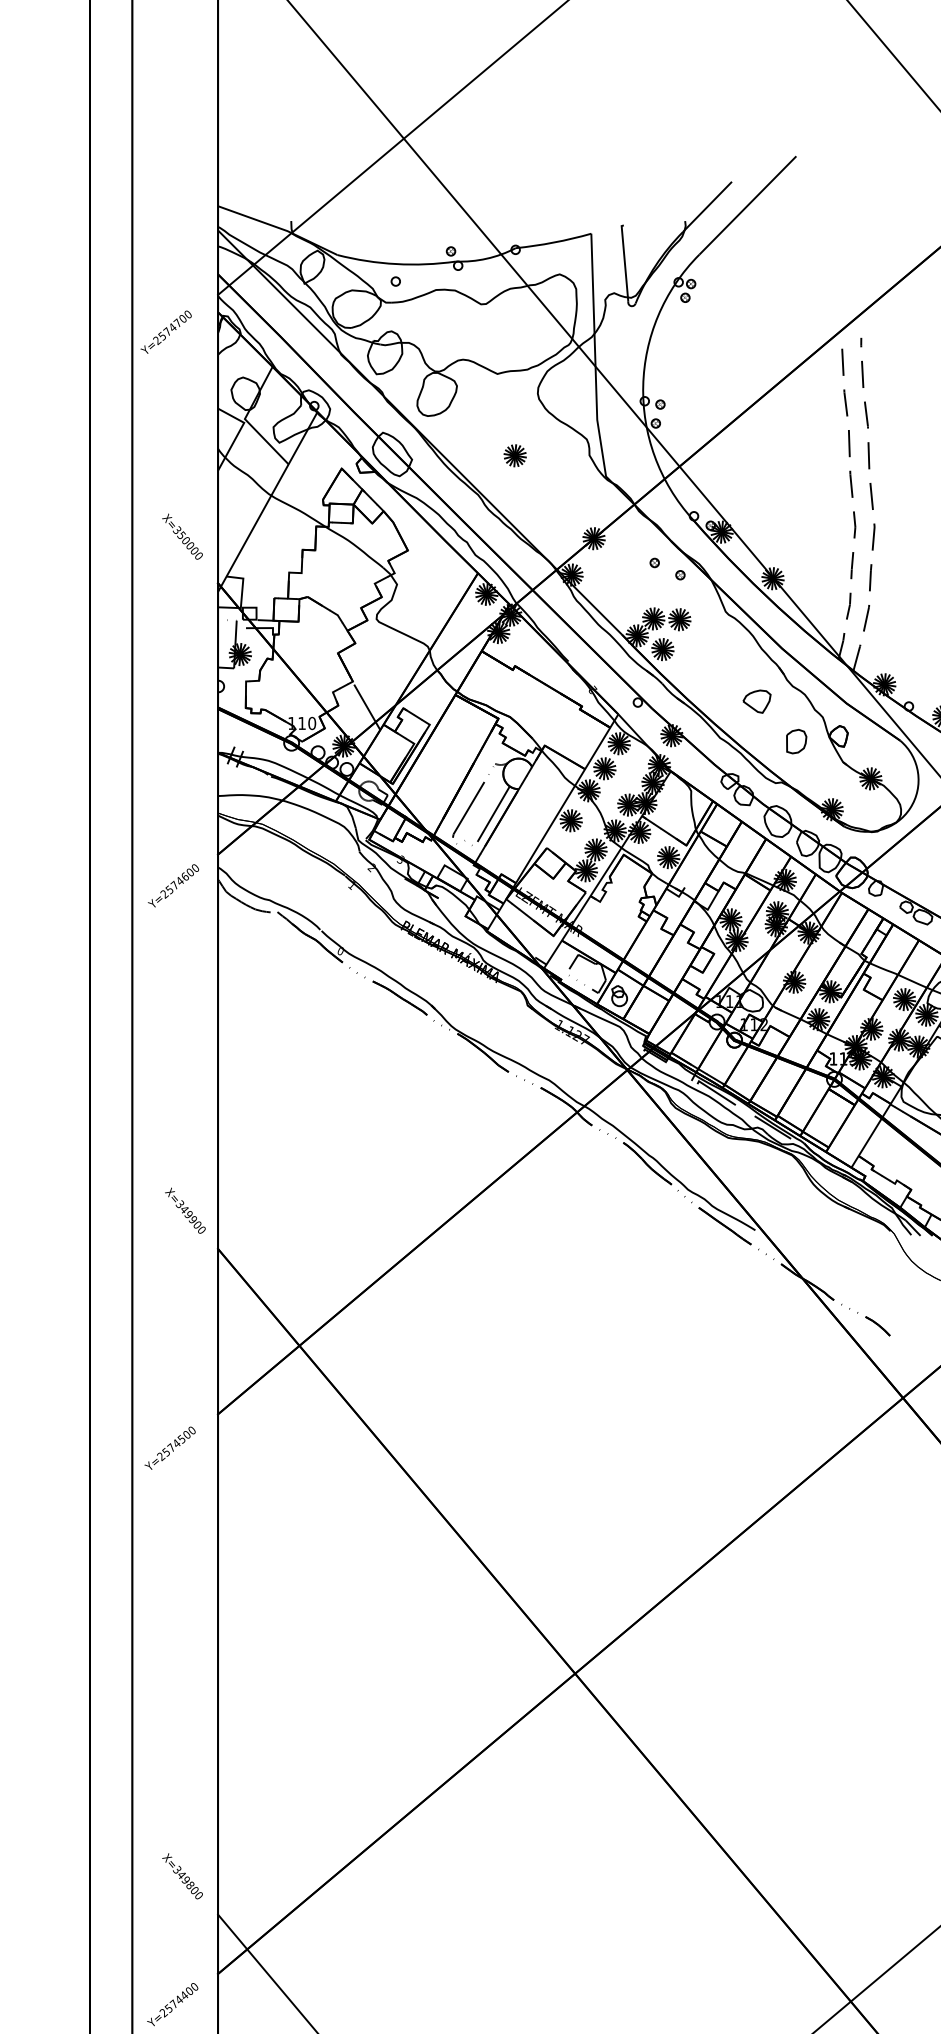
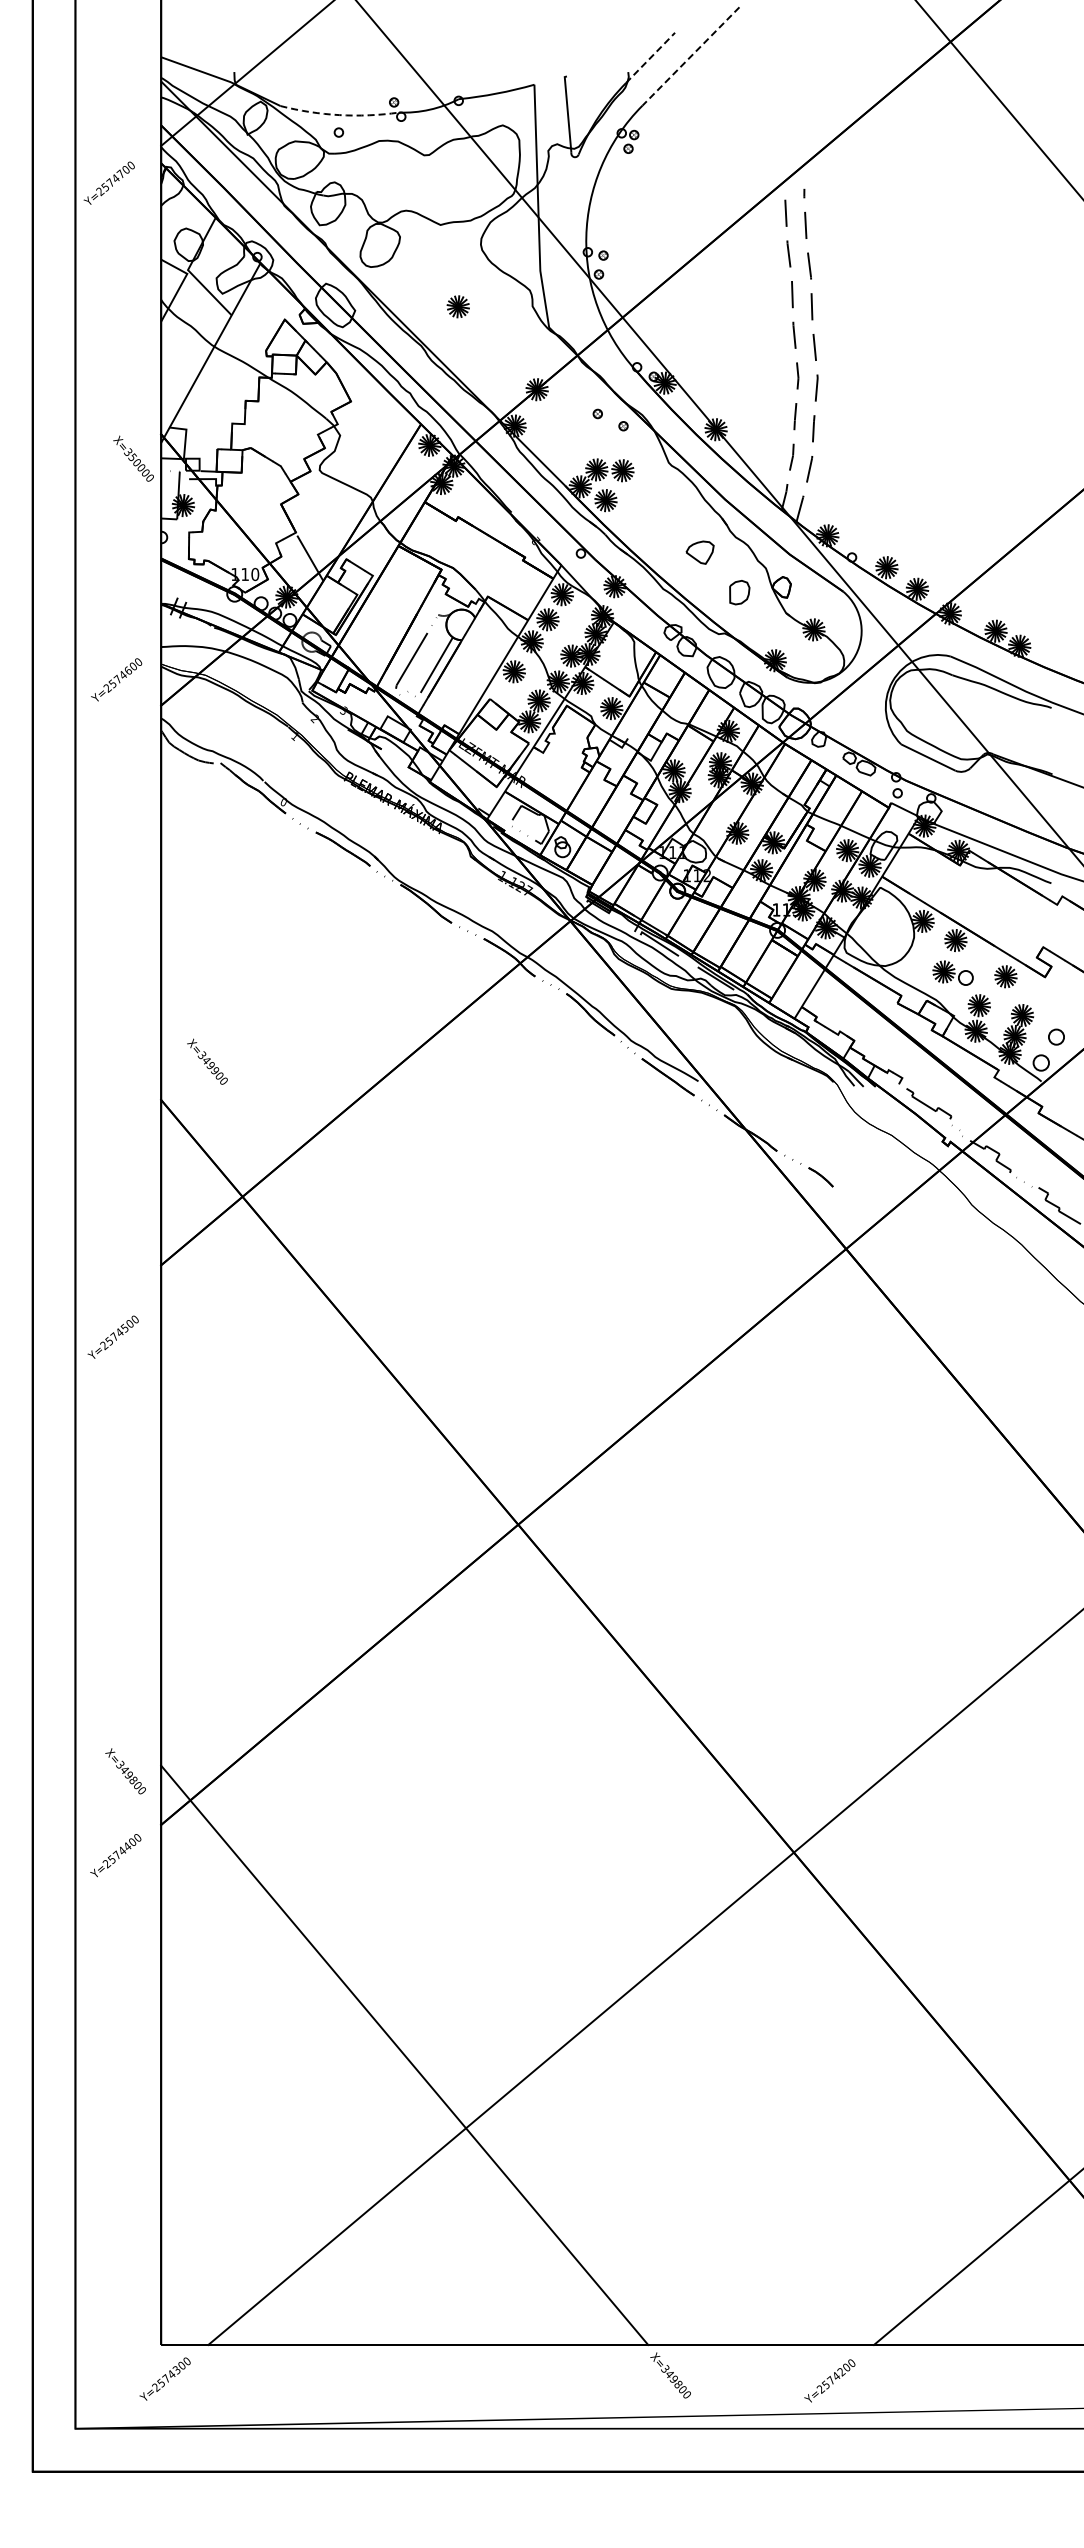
line: (747, 205) -> (690, 56), solid -> dashed
line: (707, 206) -> (650, 57), solid -> dashed
arc: (396, 264) -> (339, 115), solid -> dashed
text: (182, 536) -> (133, 458), moved
text: (173, 885) -> (116, 679), moved
text: (185, 1210) -> (207, 1061), moved
text: (169, 1447) -> (112, 1336), moved
text: (182, 1876) -> (125, 1771), moved

